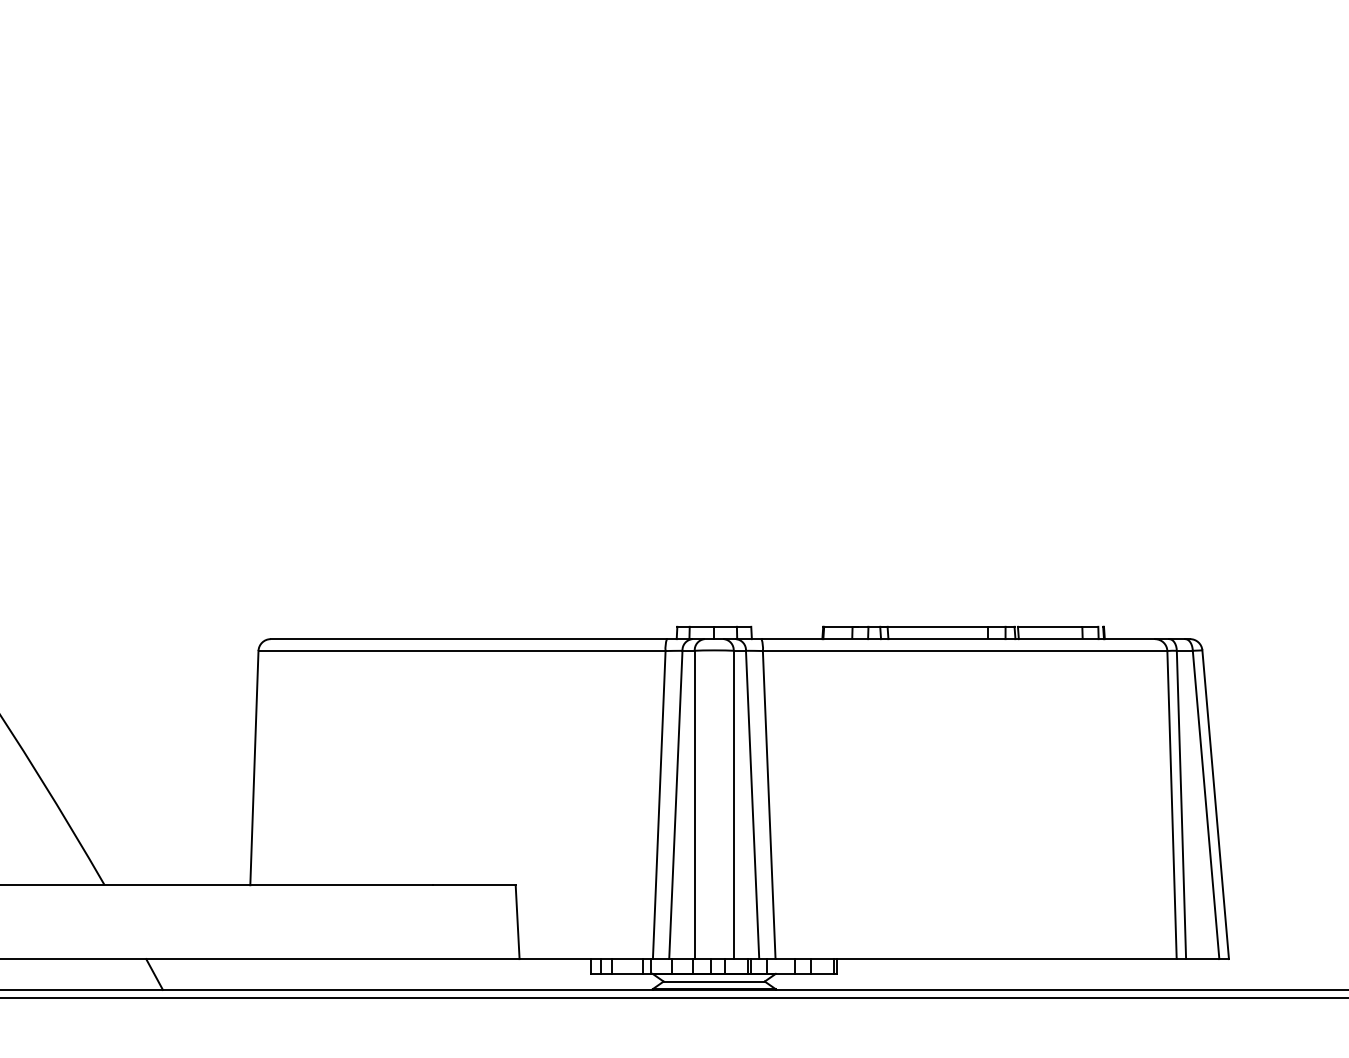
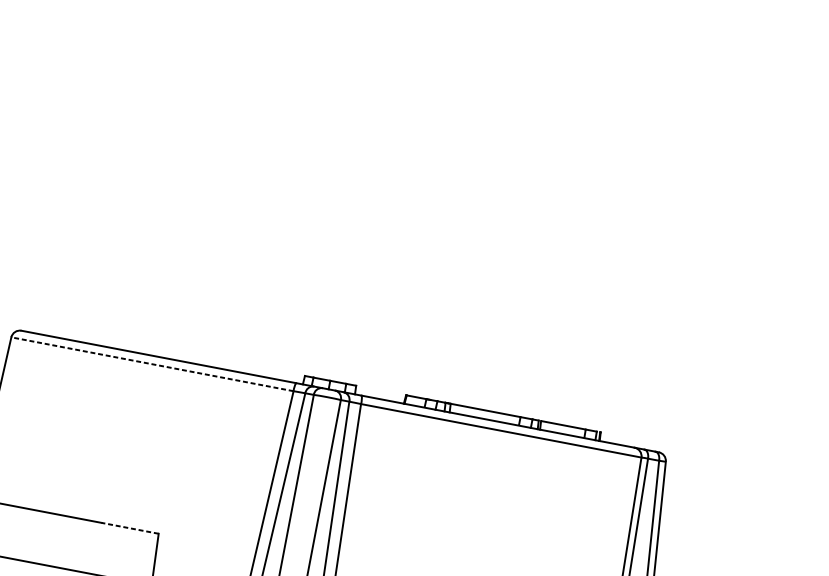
line: (462, 651) -> (152, 364), solid -> dashed
line: (473, 885) -> (129, 528), solid -> dashed

